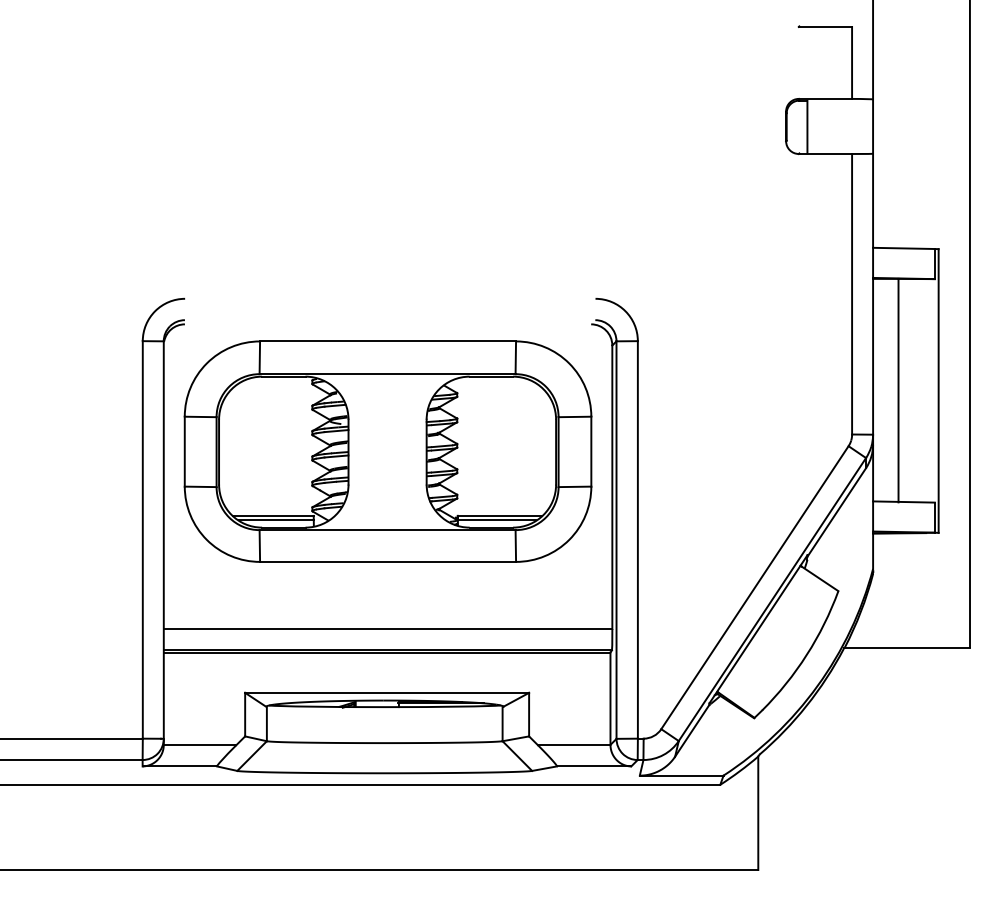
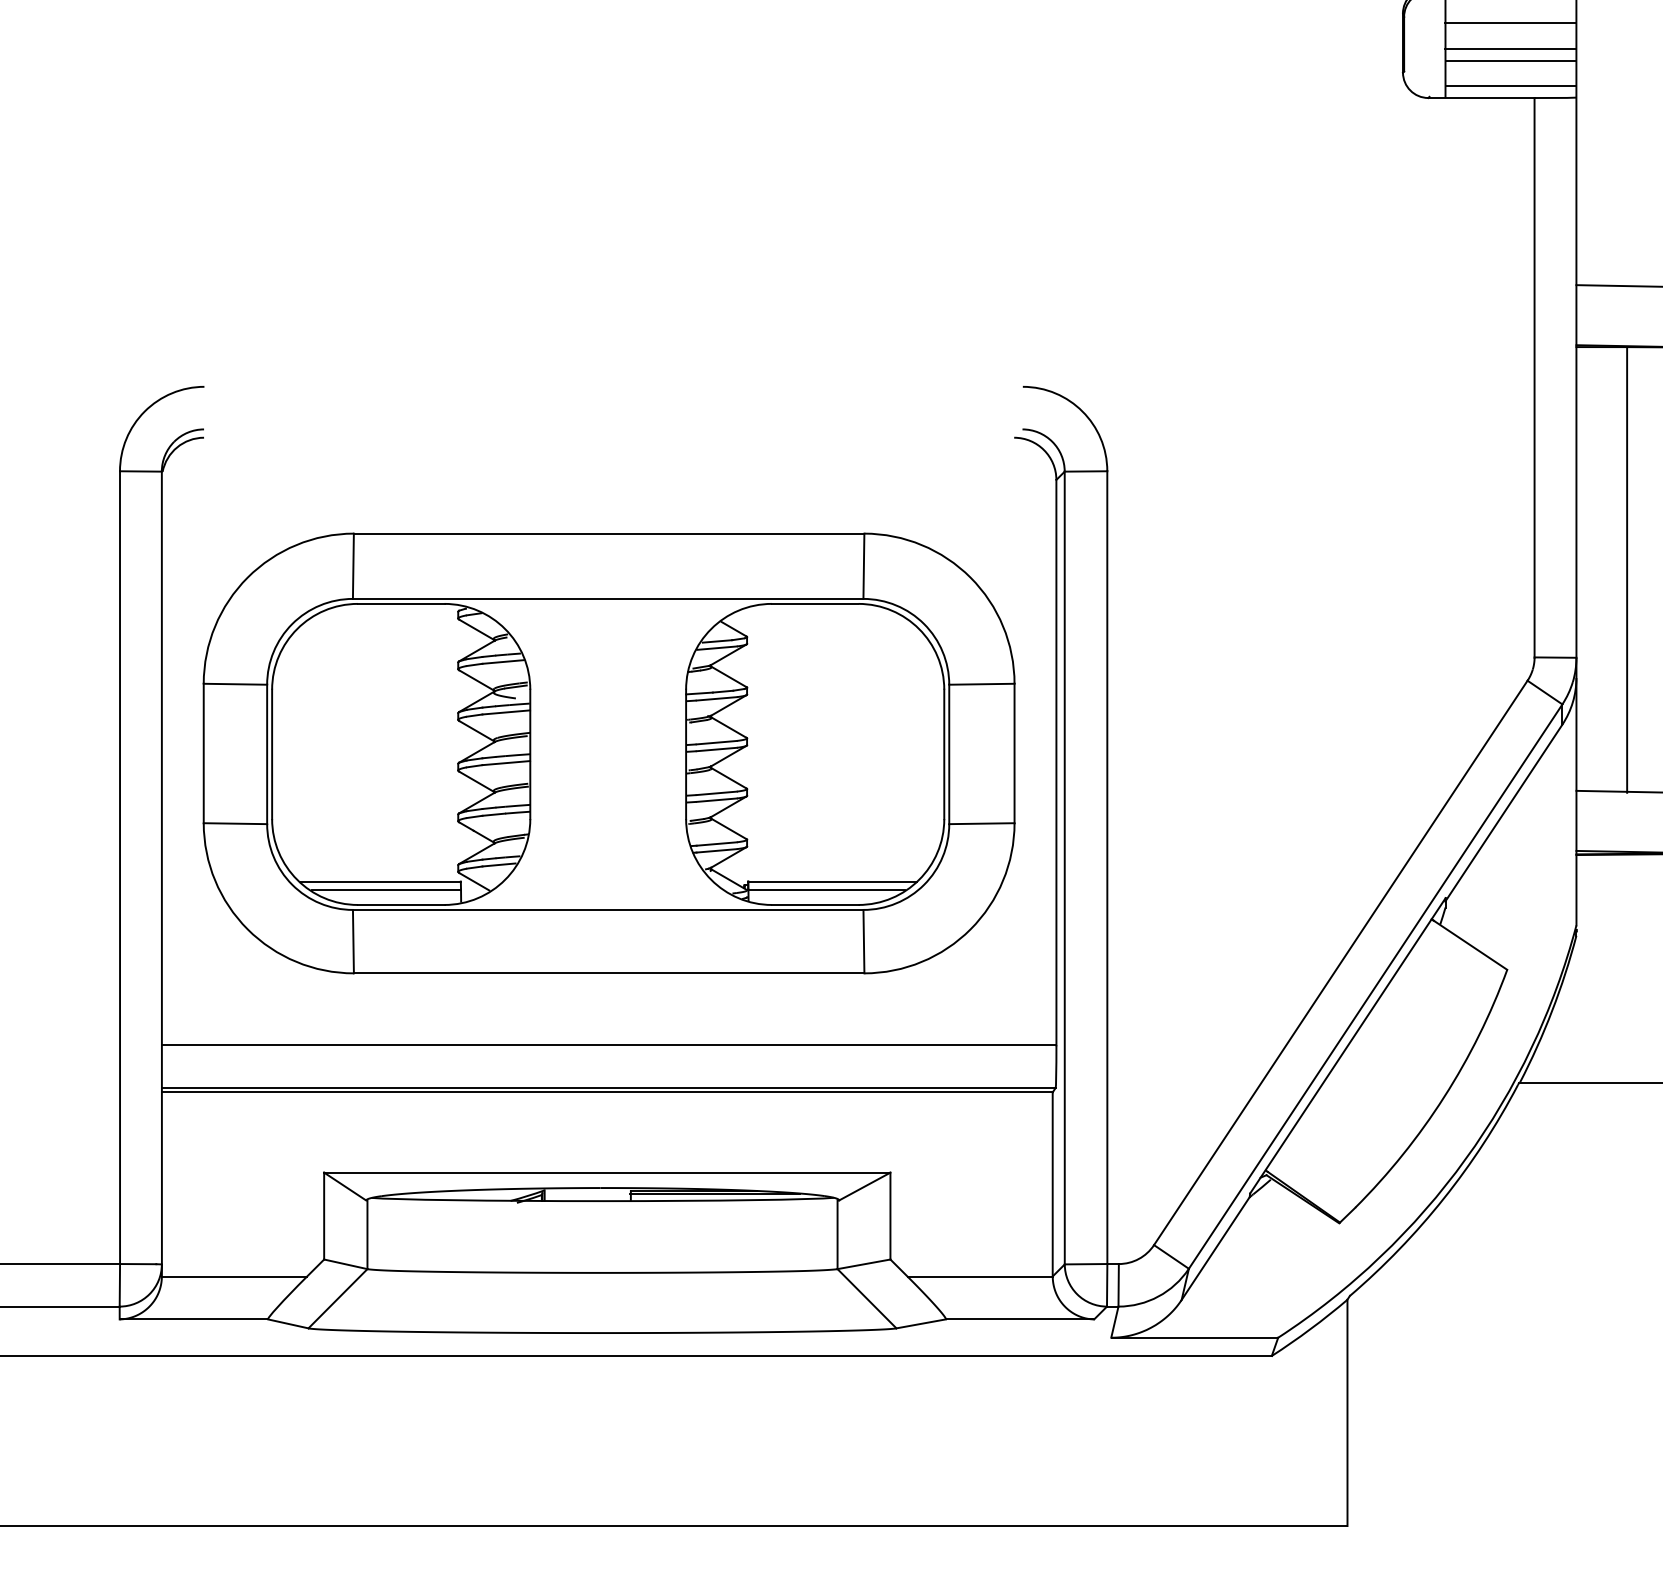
line: (840, 116) -> (1511, 23), added
line: (840, 129) -> (1511, 49), added
line: (840, 135) -> (1511, 61), added
line: (840, 148) -> (1511, 87), added
part: (387, 451) -> (608, 753), moved

